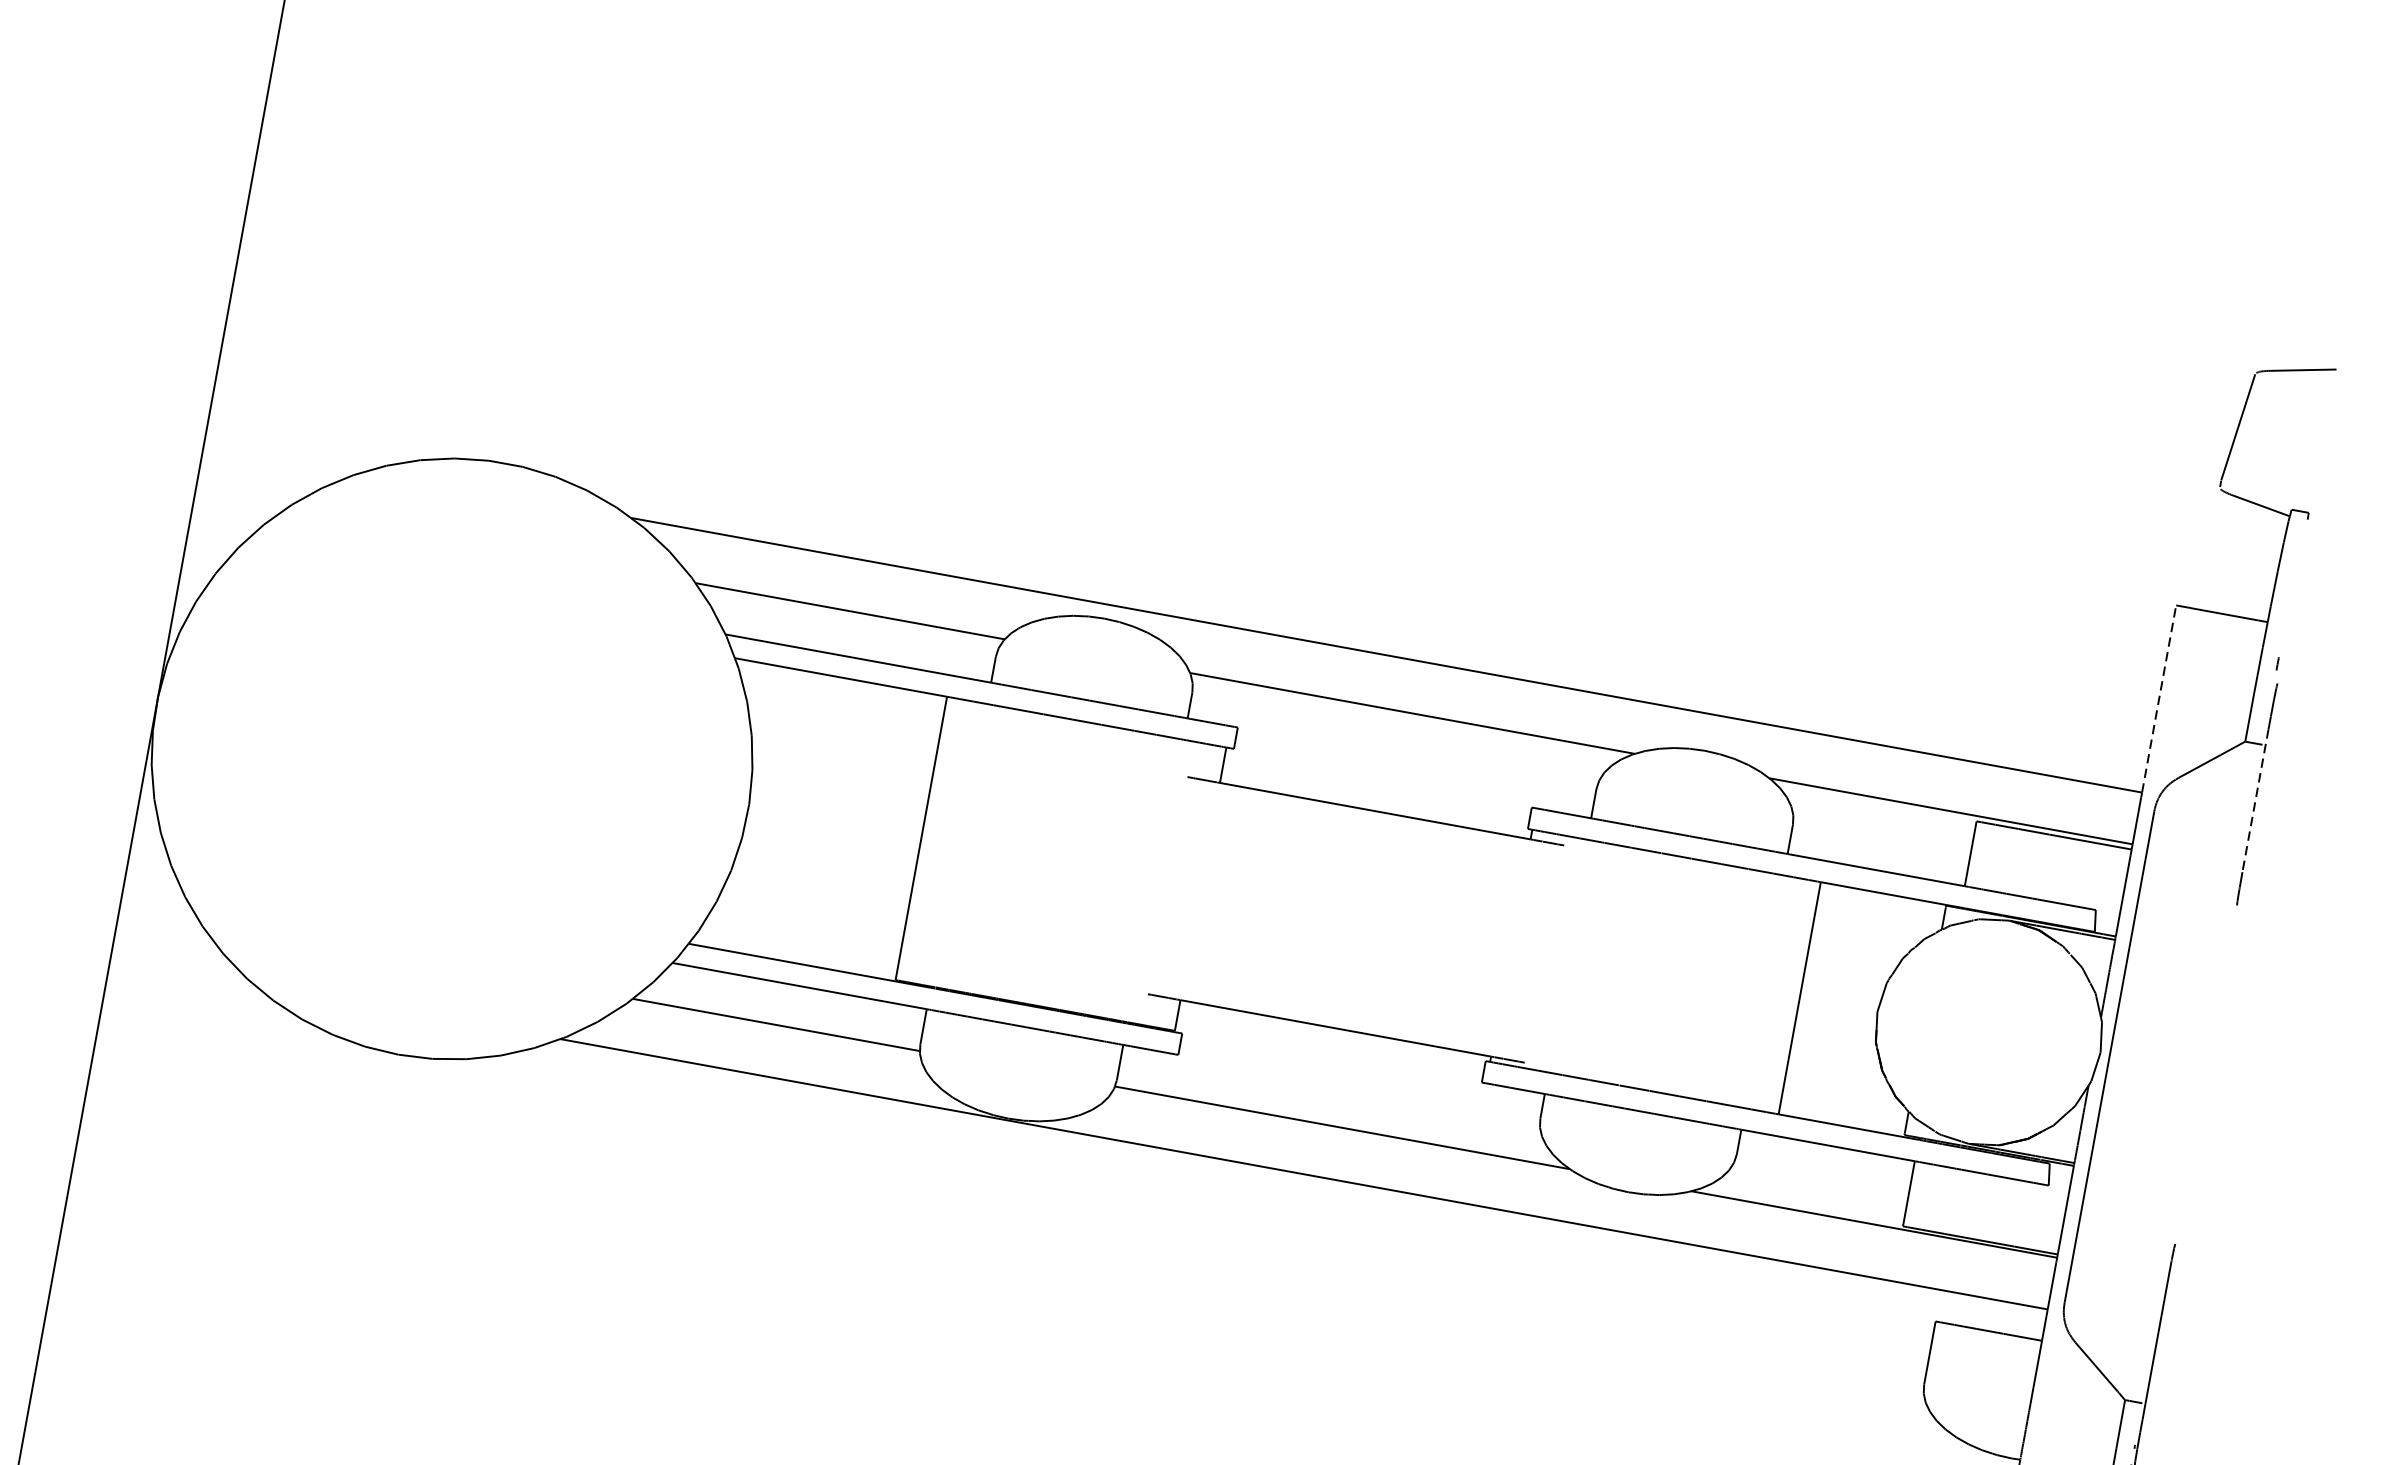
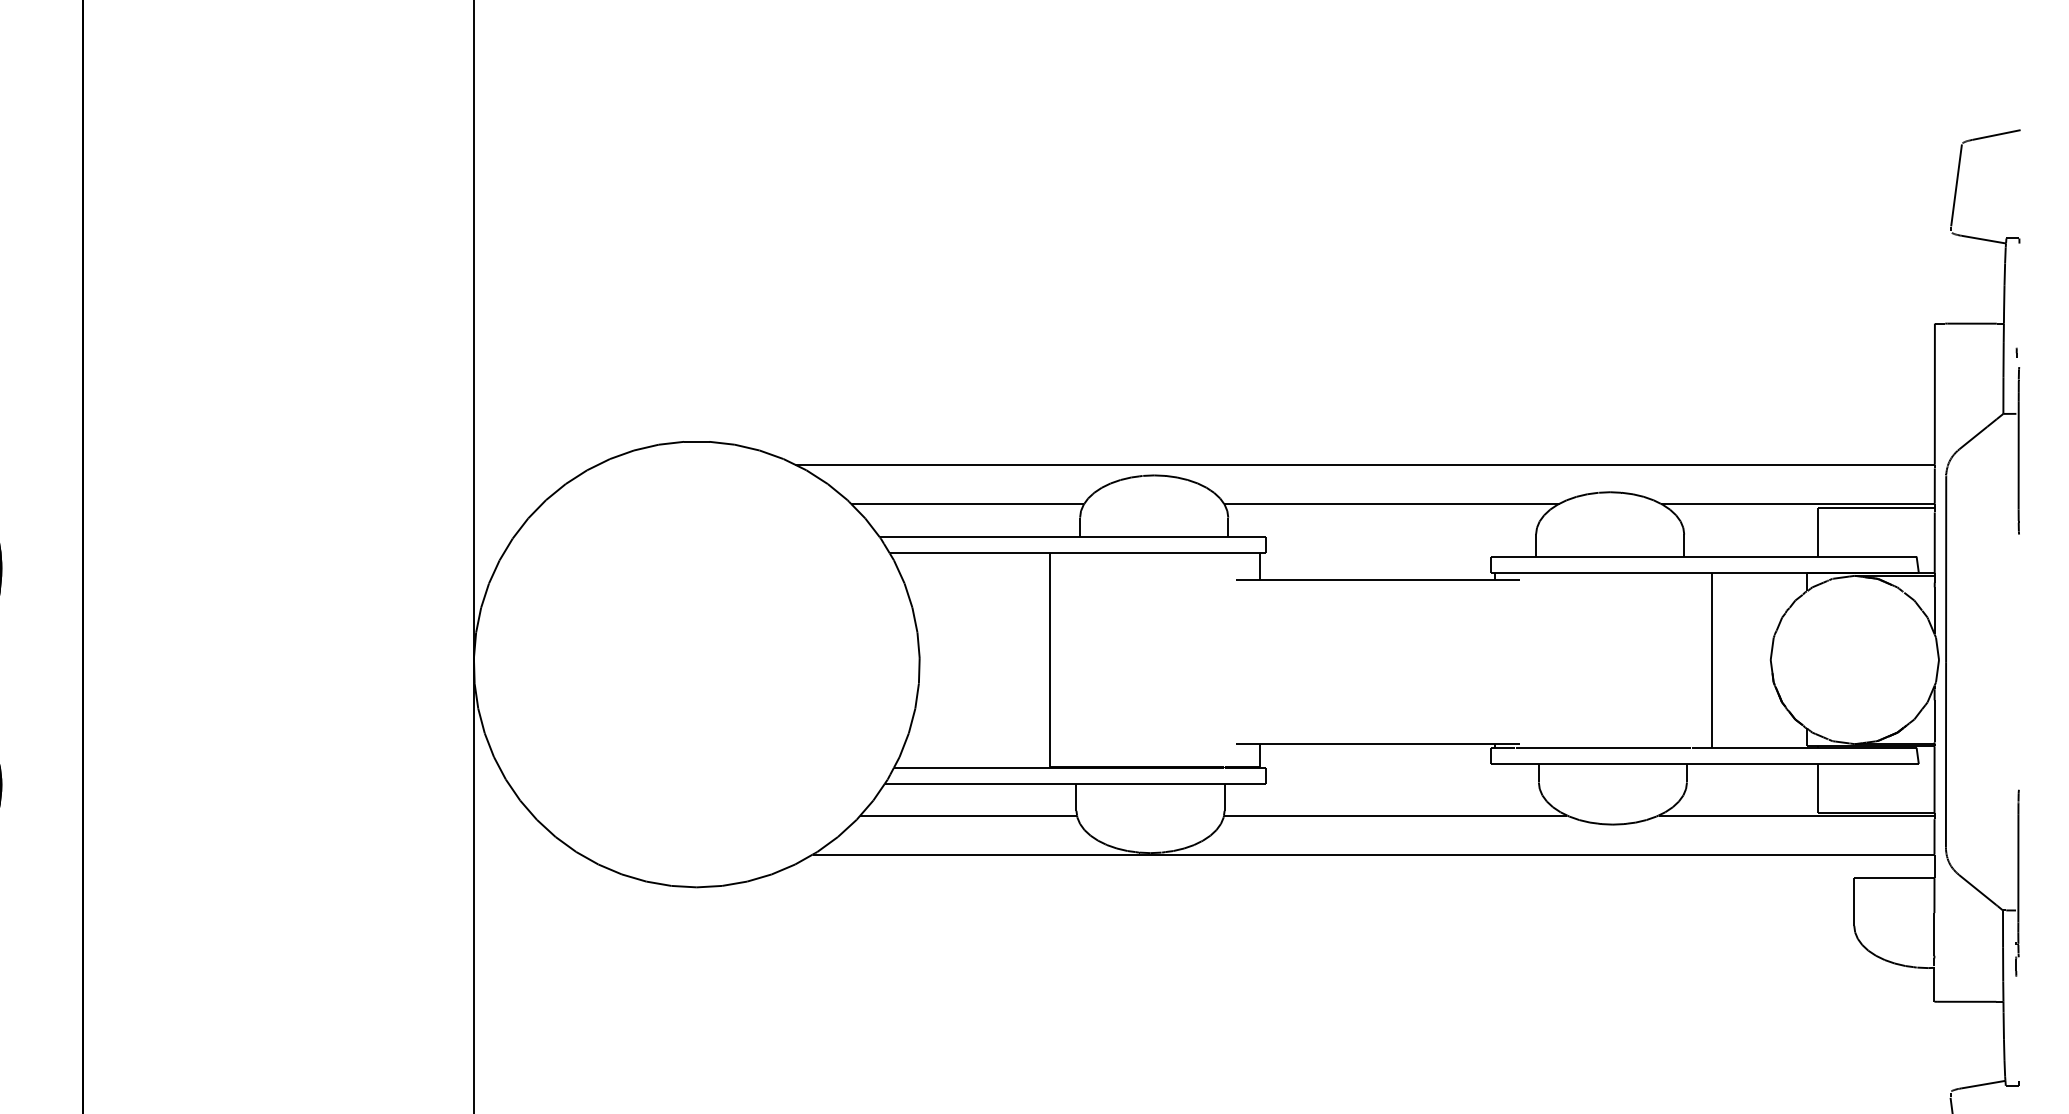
line: (2158, 699) -> (1934, 394), dashed -> solid
line: (2255, 800) -> (2018, 455), dashed -> solid

